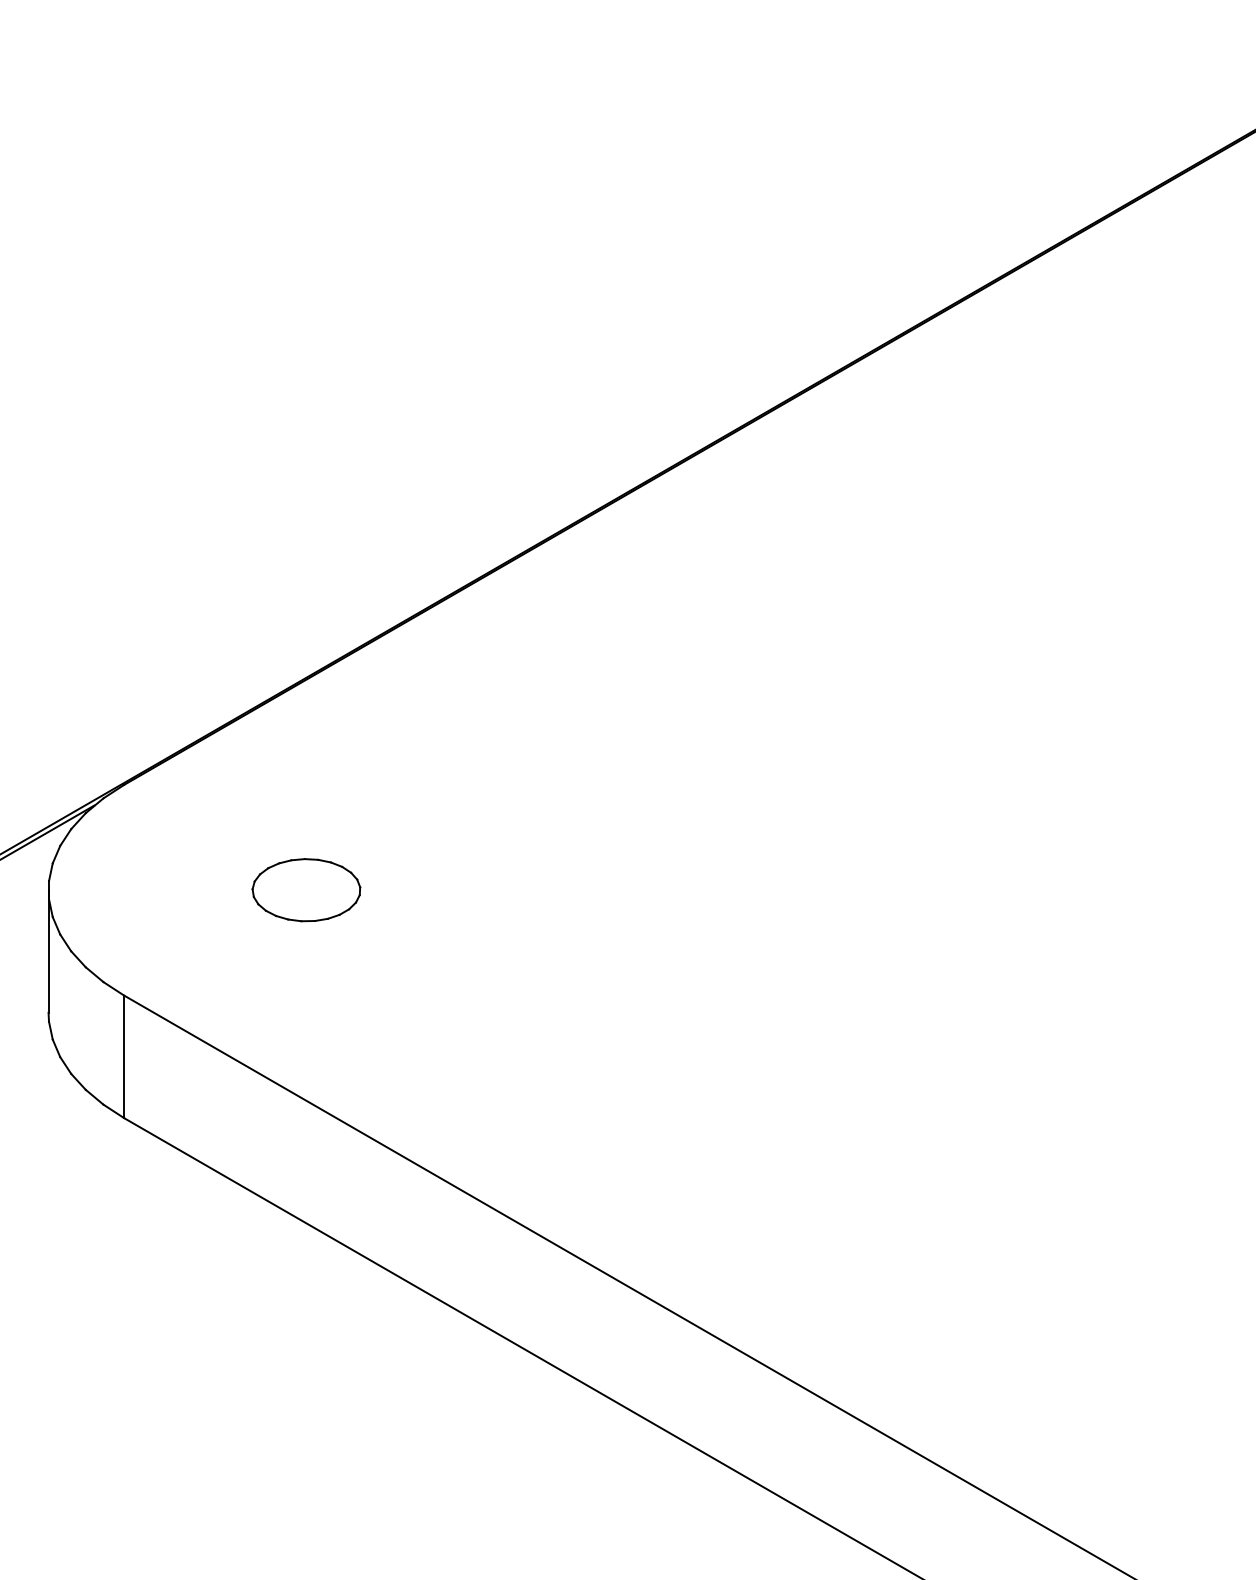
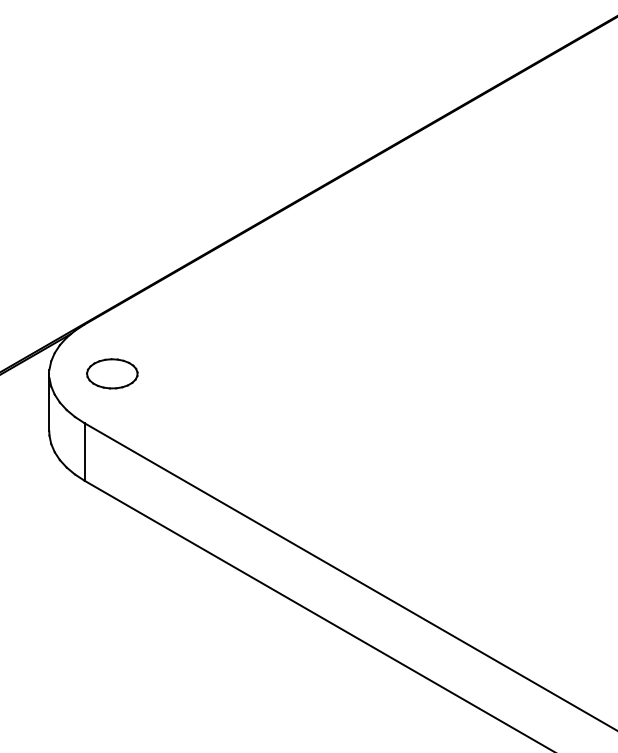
part: (306, 889) -> (112, 373), moved

